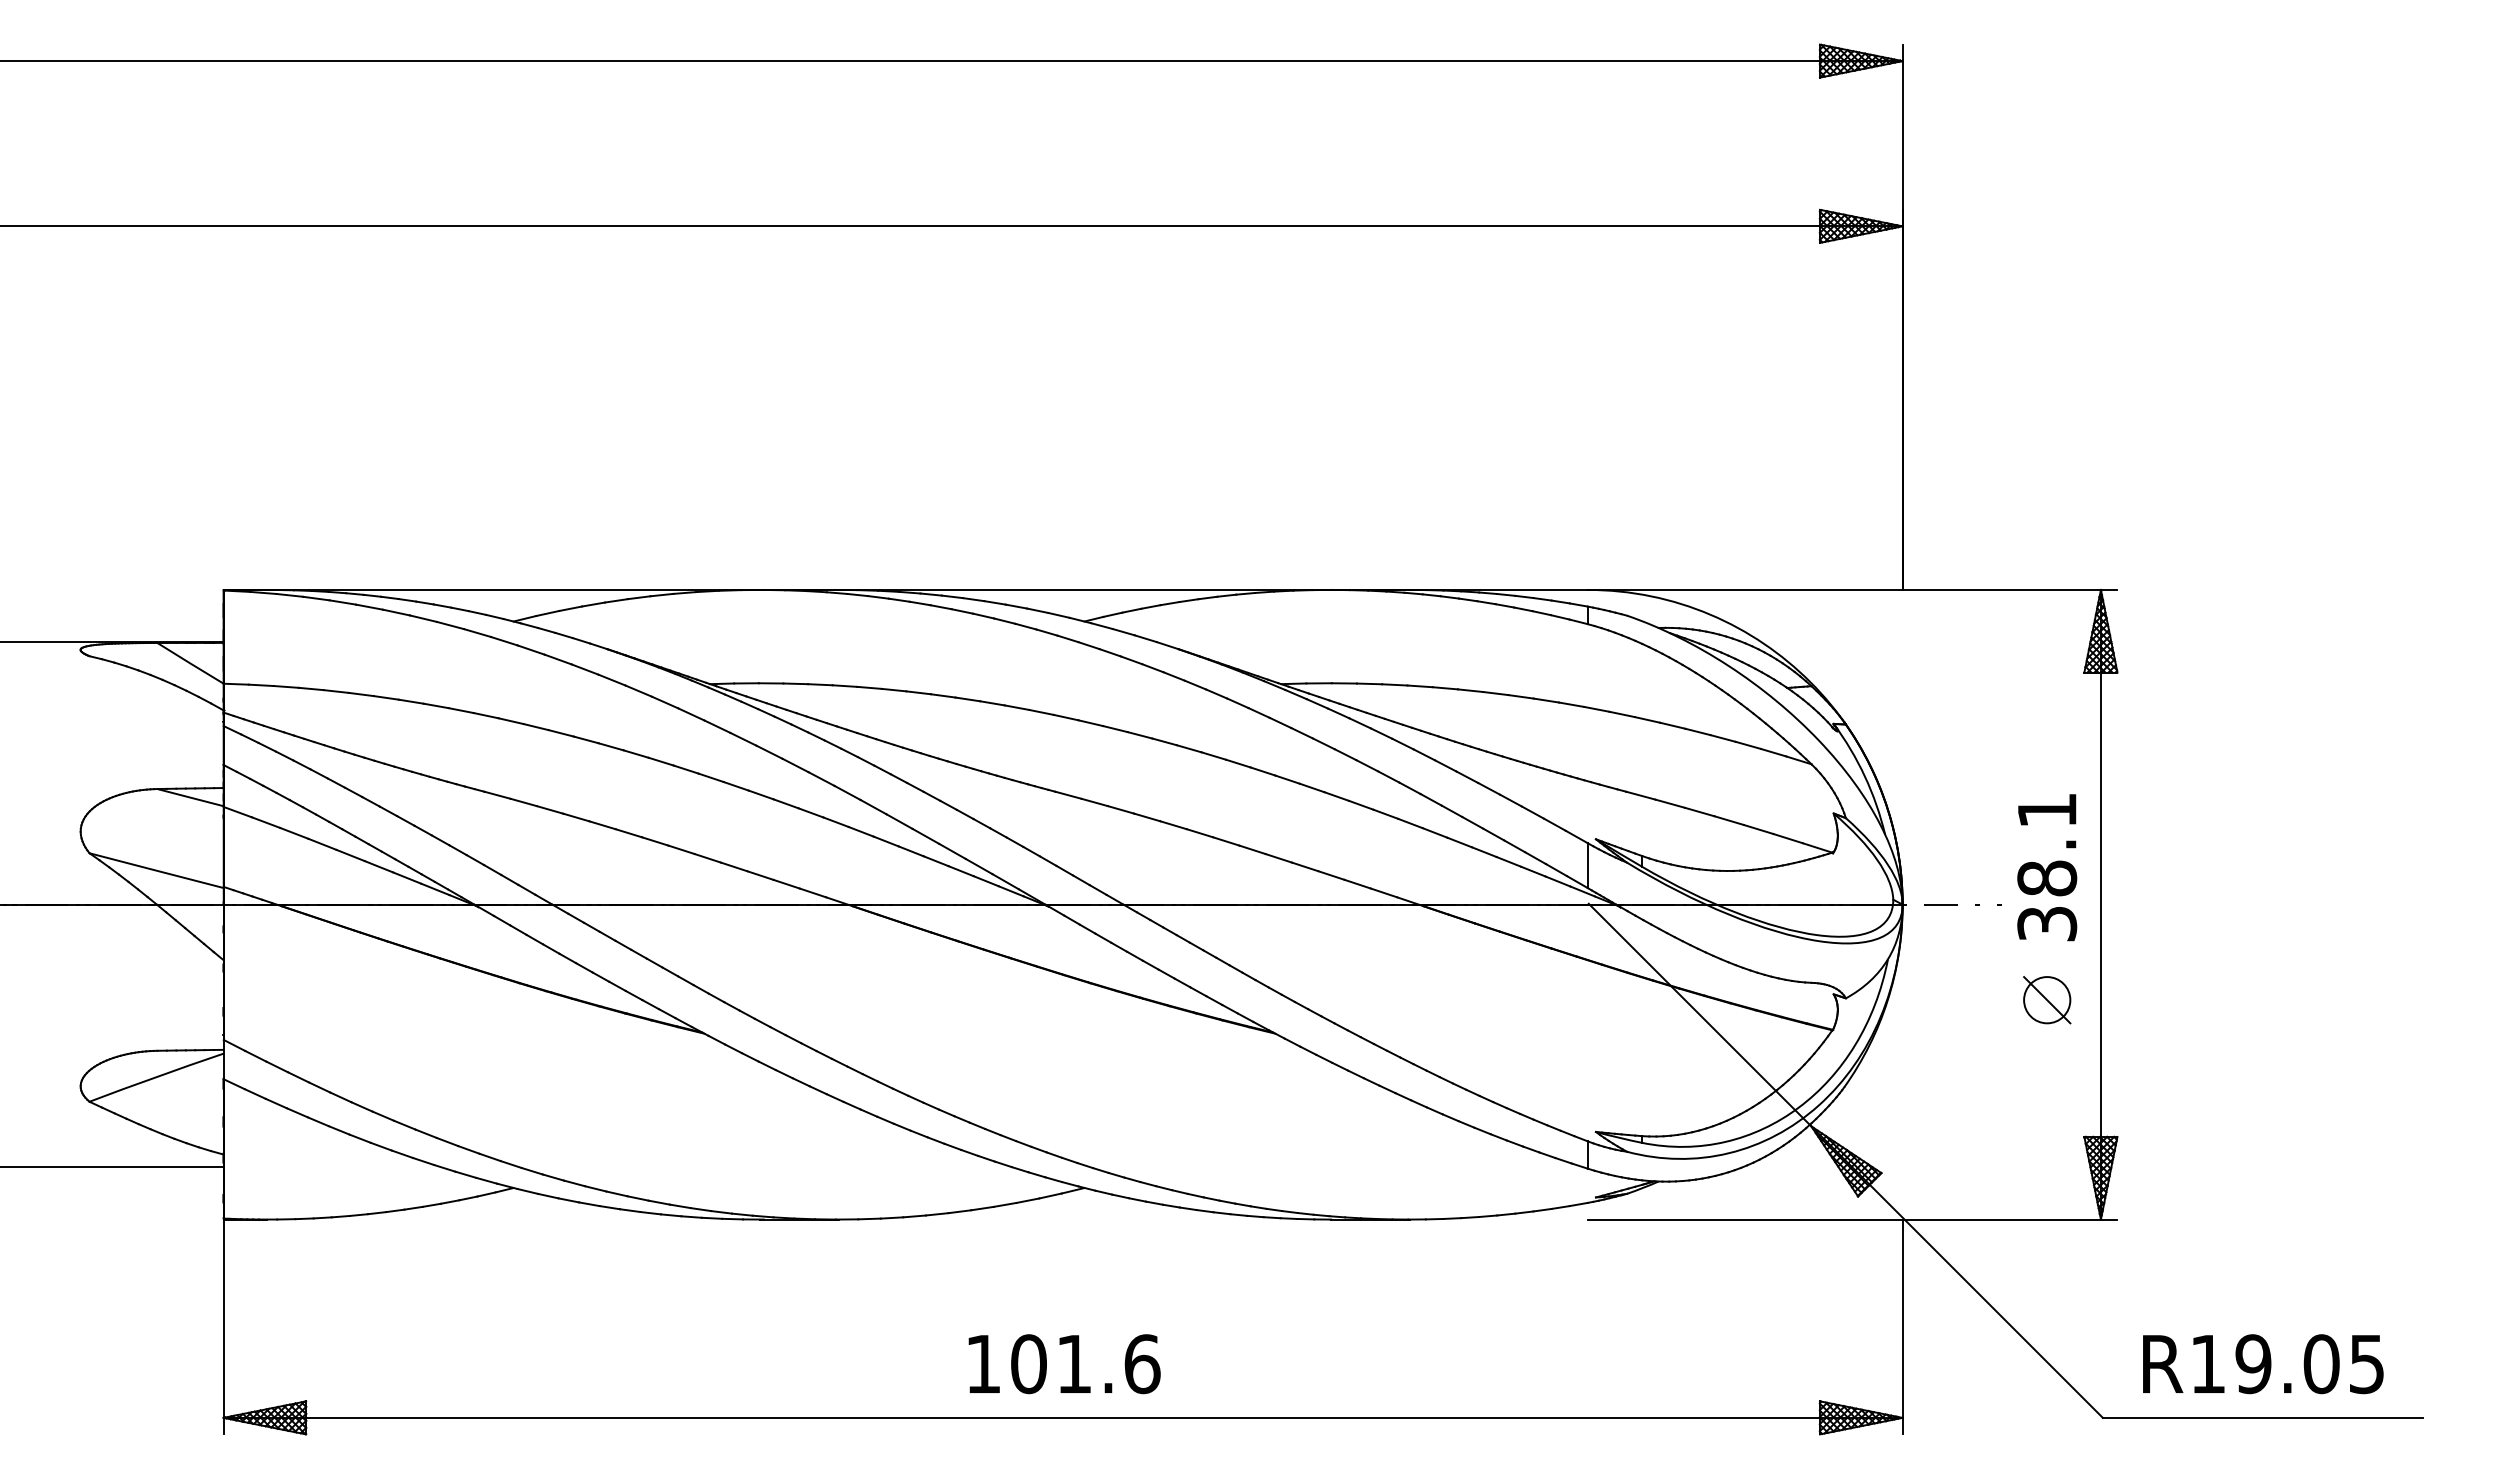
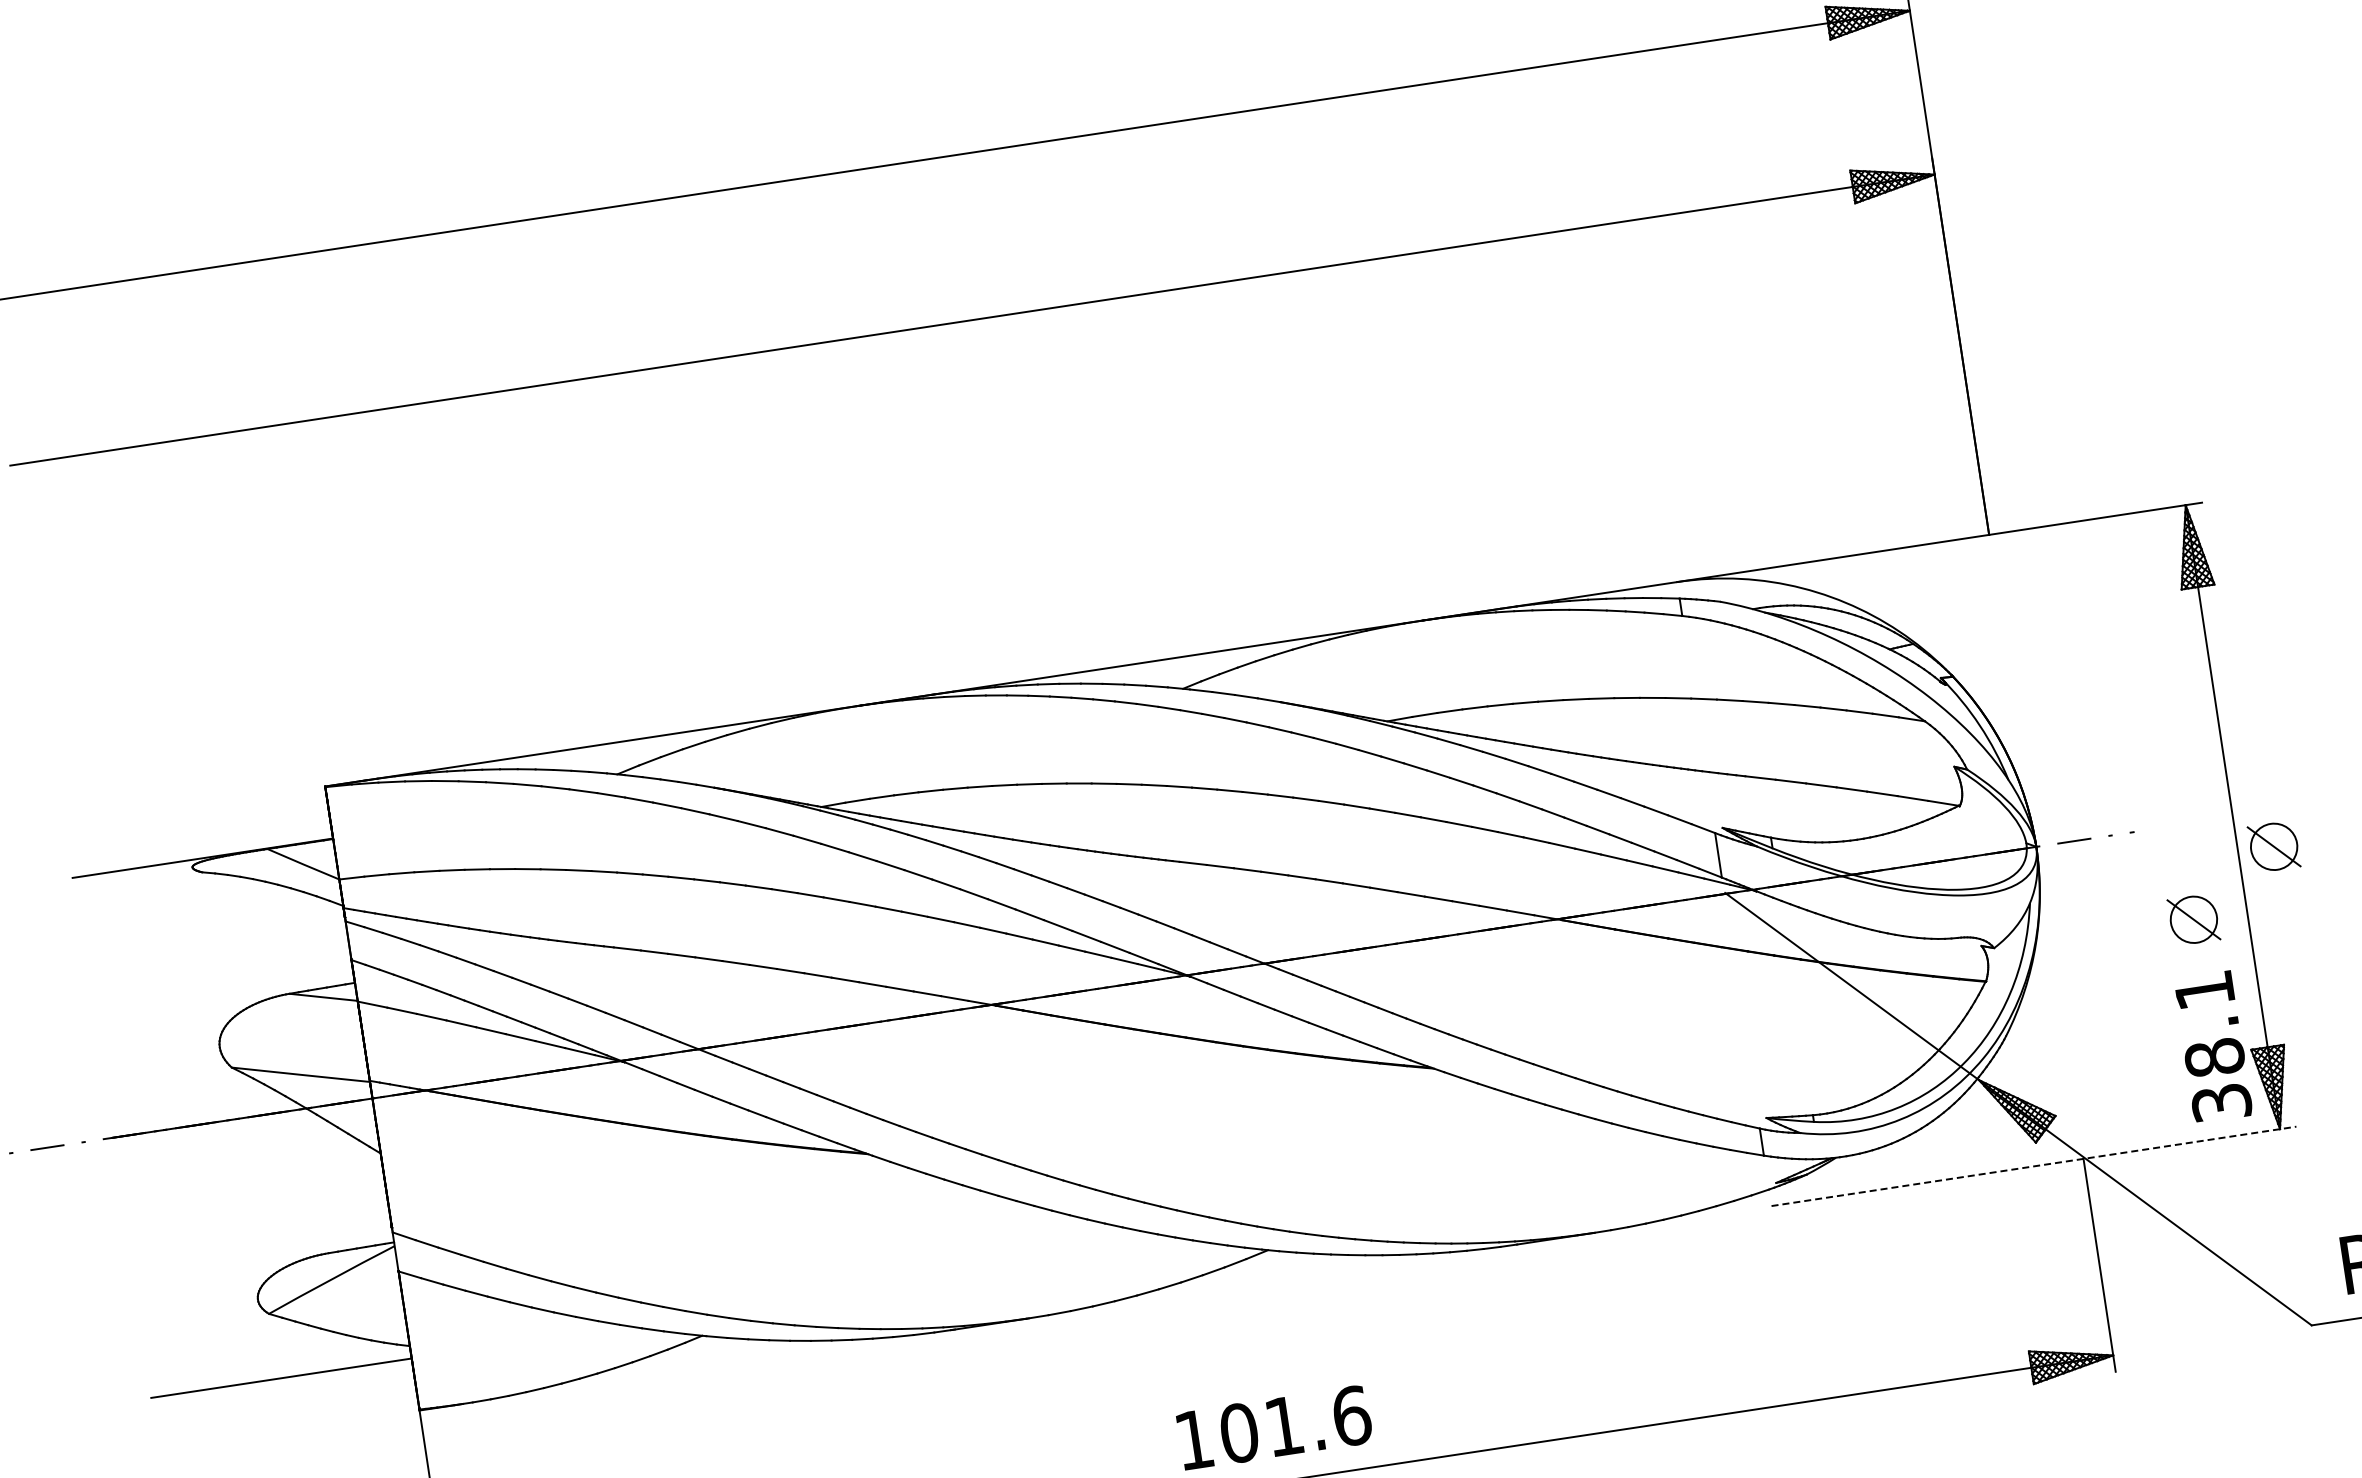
text: (2047, 867) -> (2213, 1046), moved
part: (2137, 940) -> (2274, 847), added
line: (1852, 1219) -> (2033, 1166), solid -> dashed

